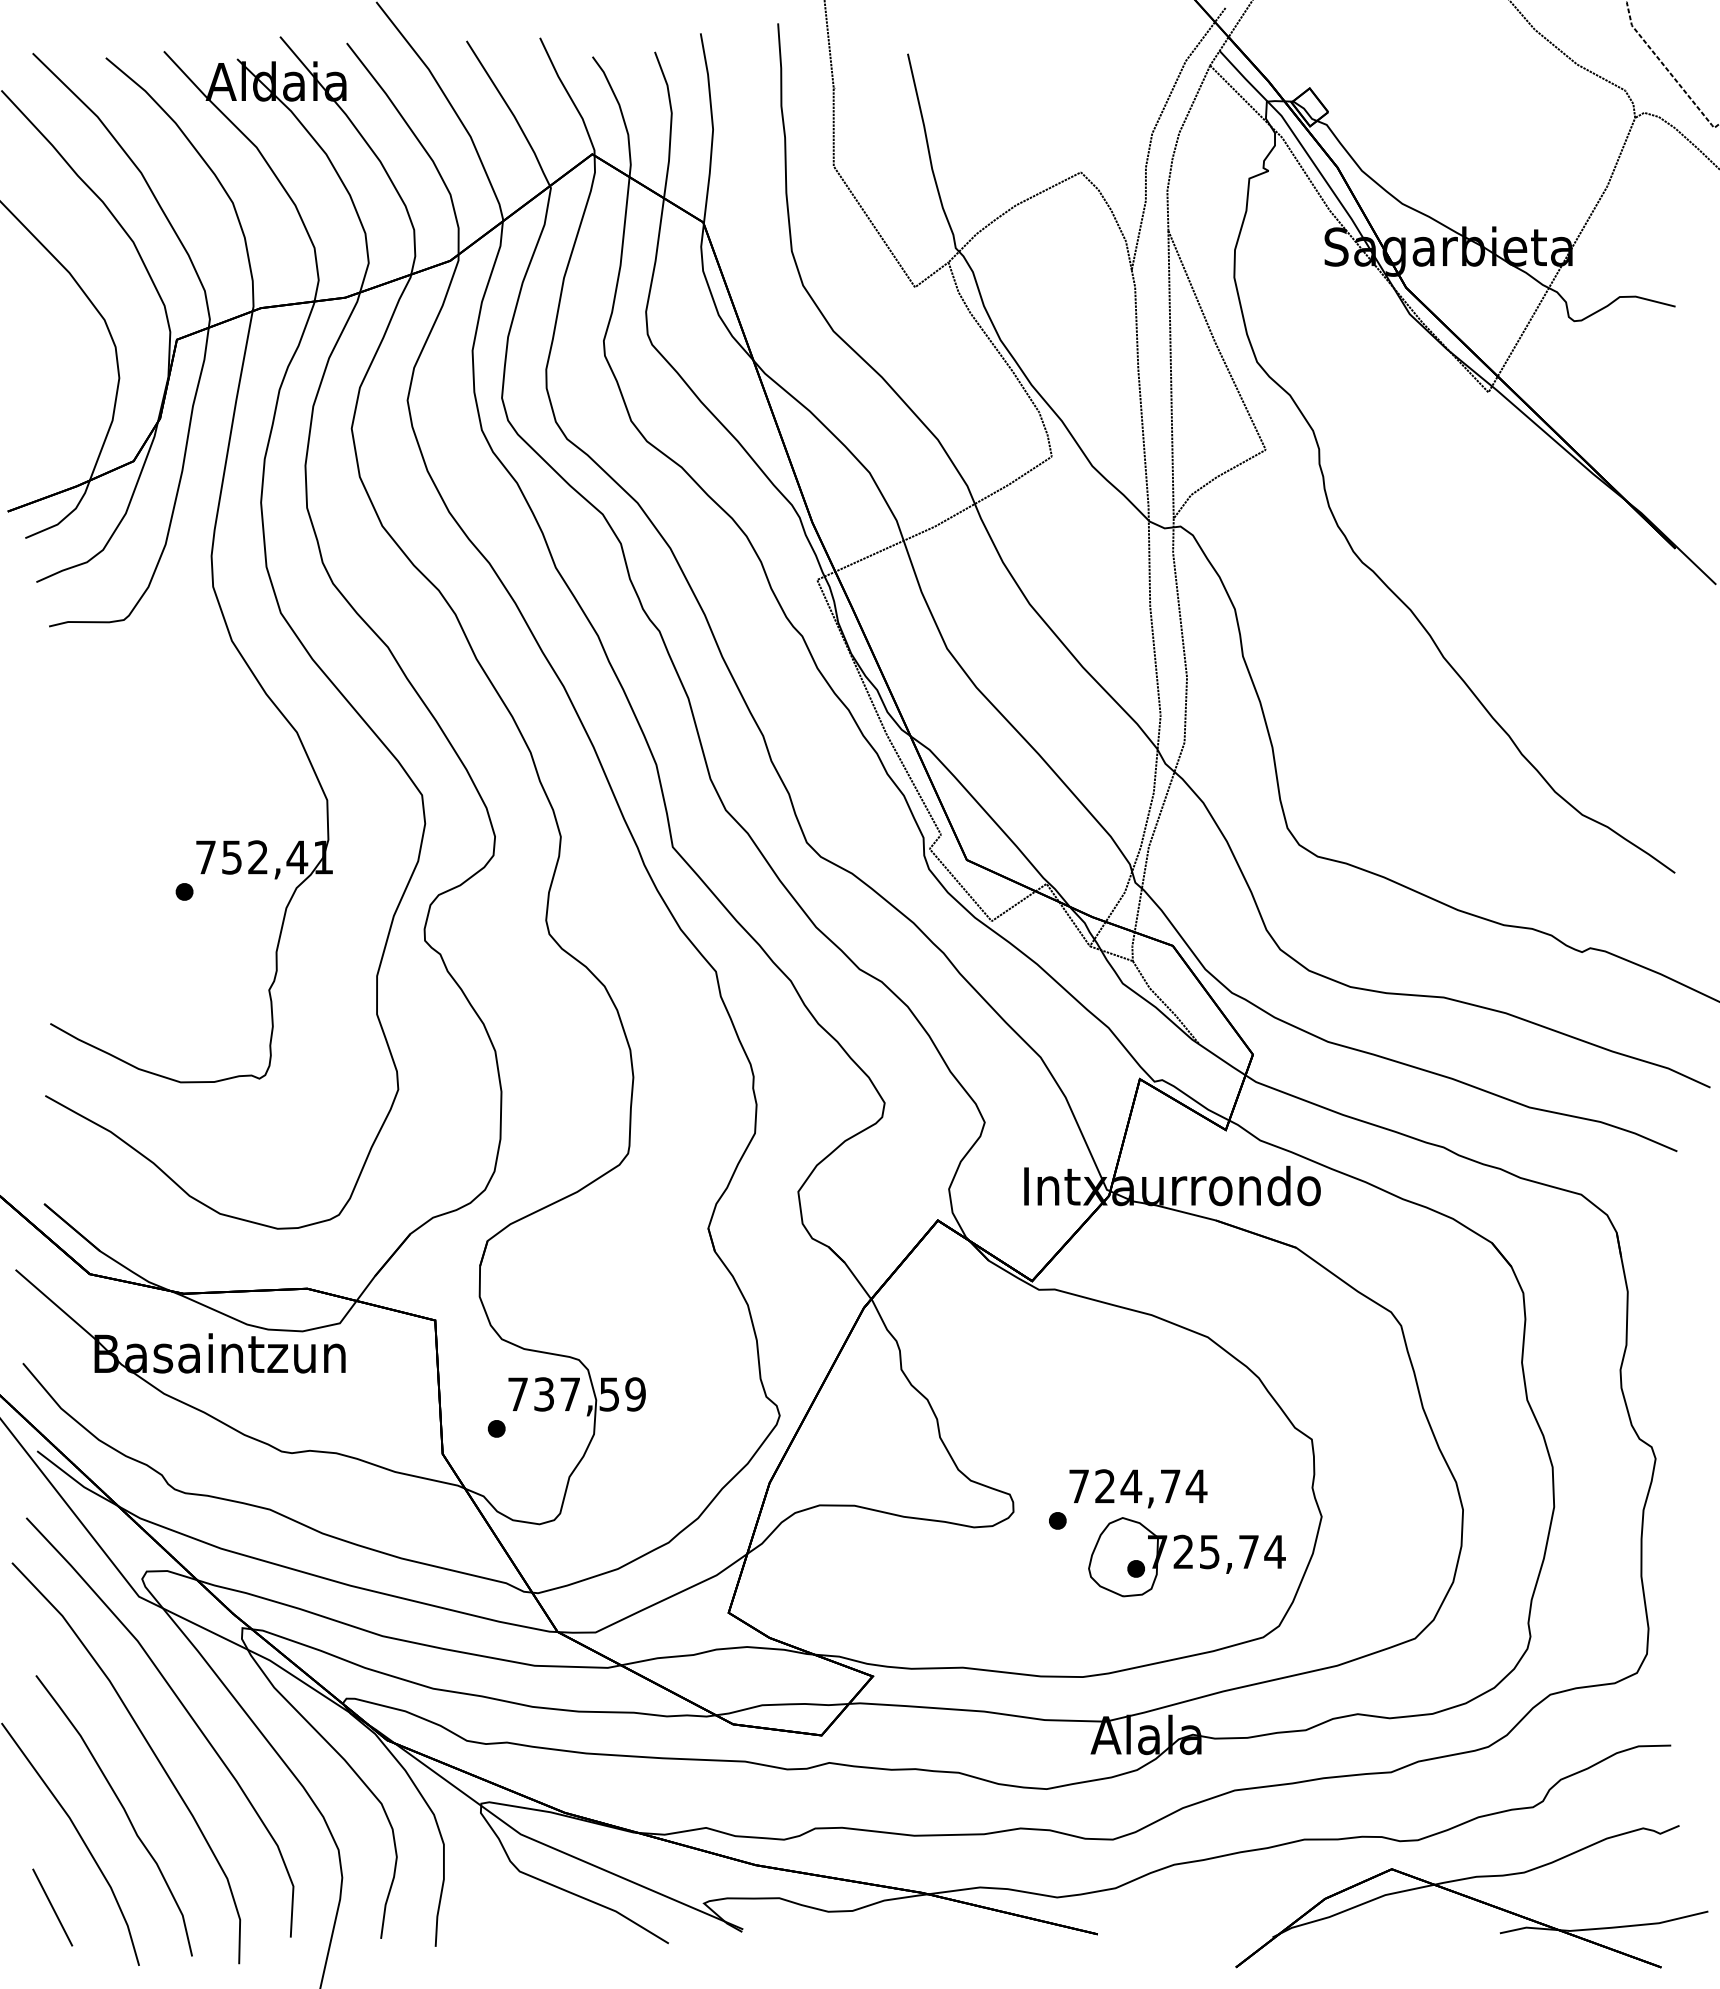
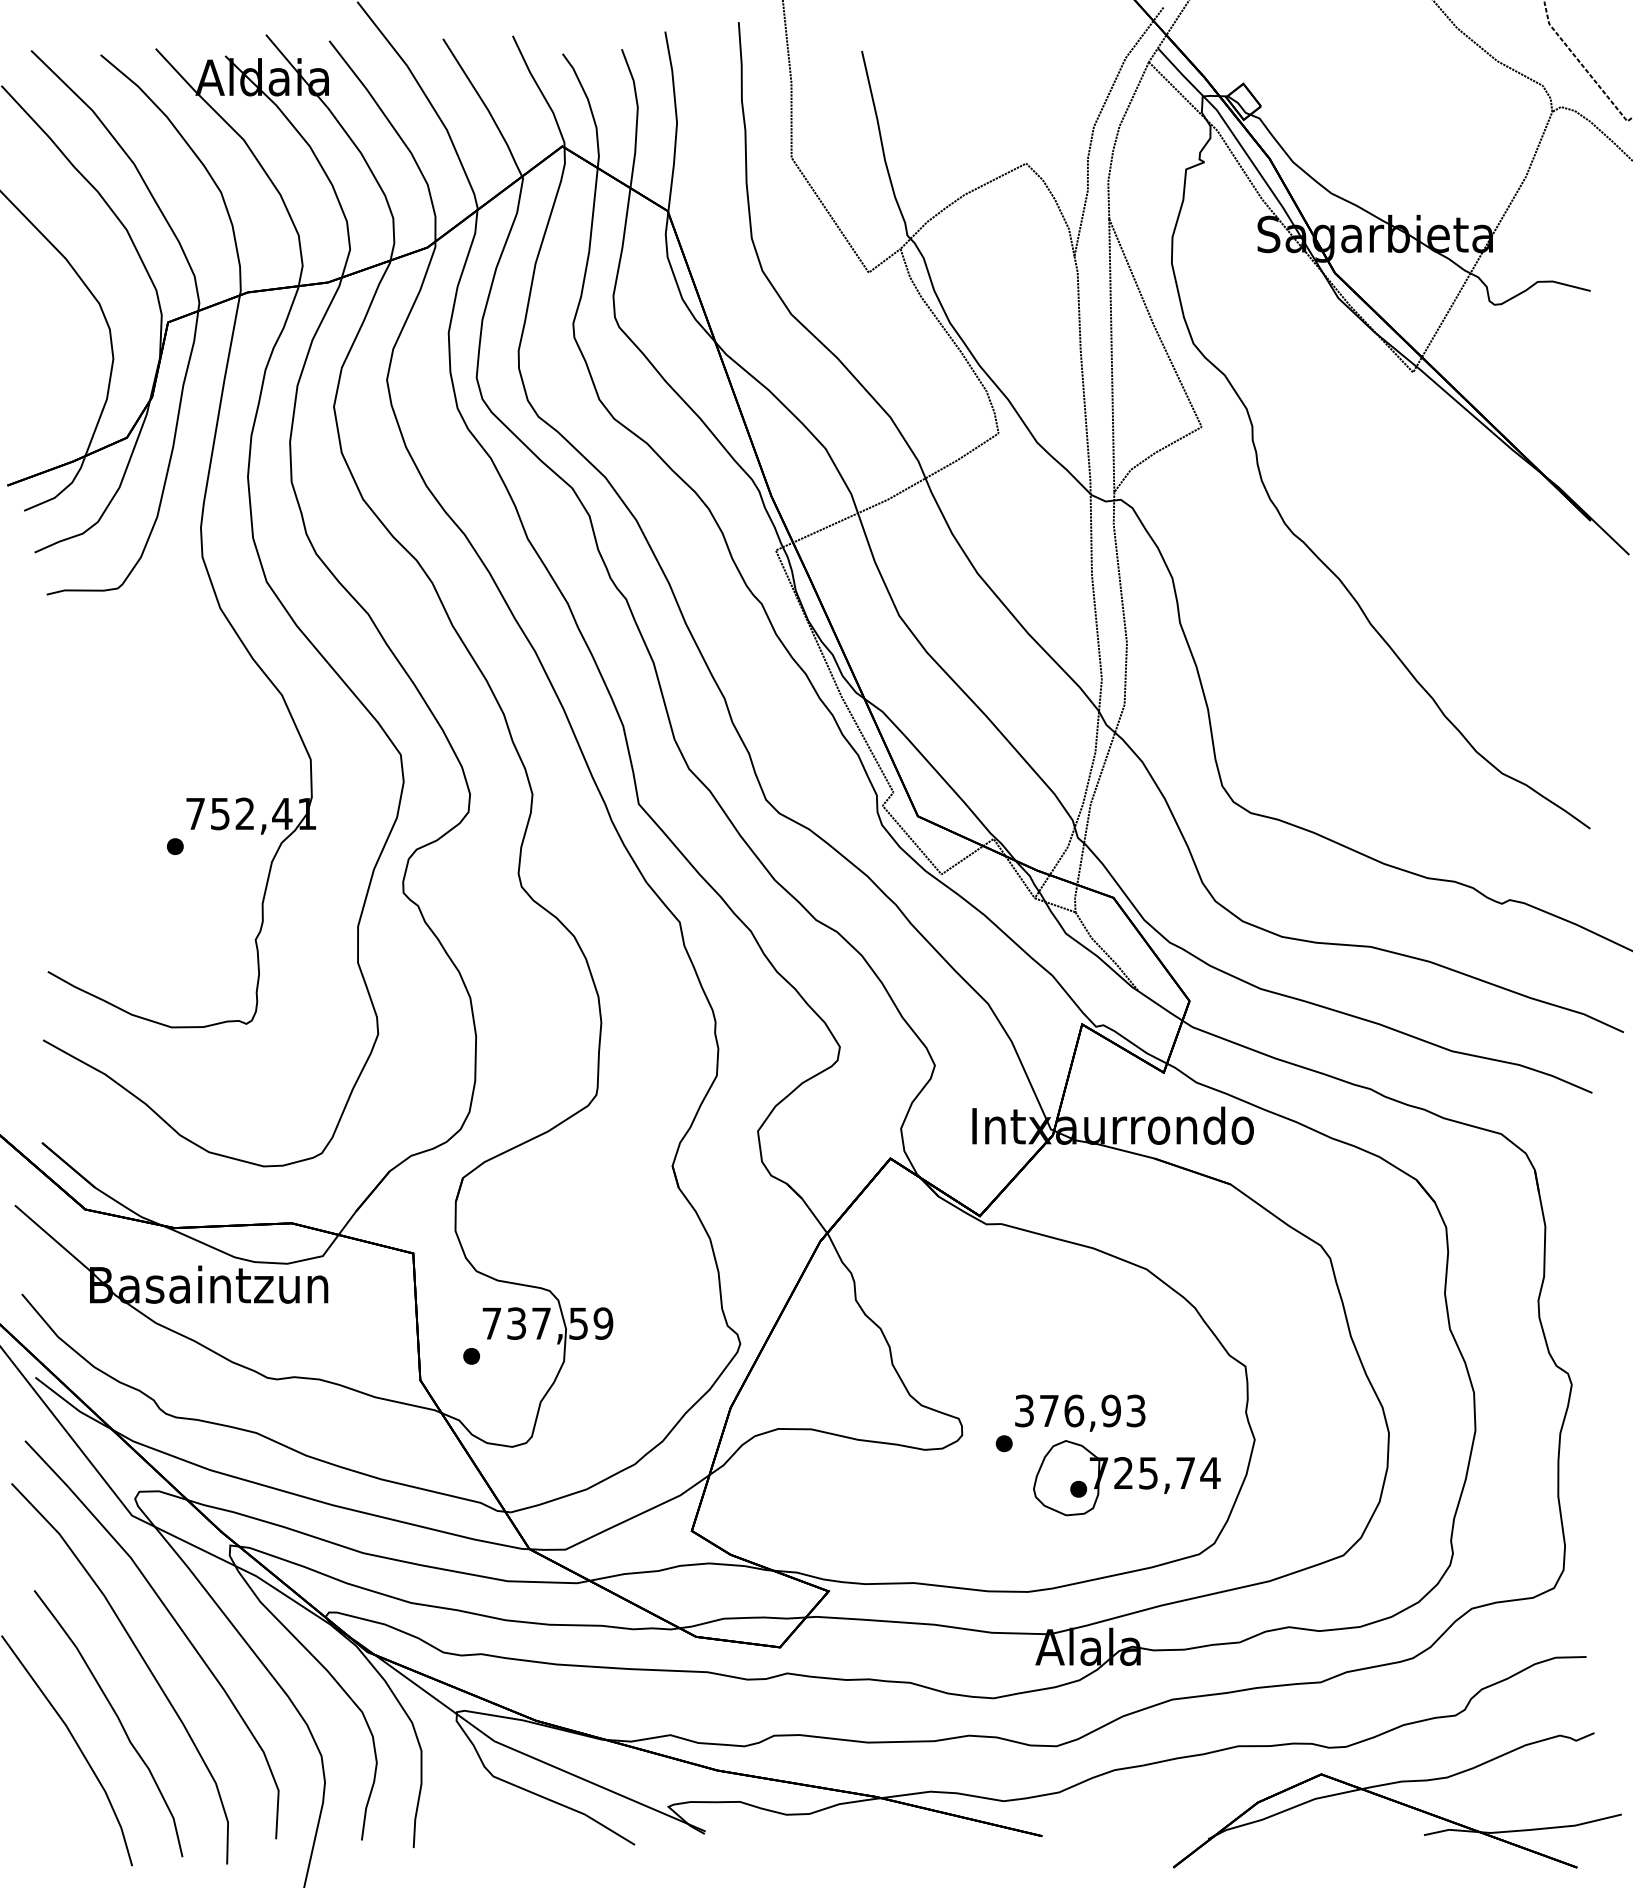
text: (1138, 1486) -> (1080, 1411), 724,74 -> 376,93
line: (52, 1907) -> (49, 1810), removed

